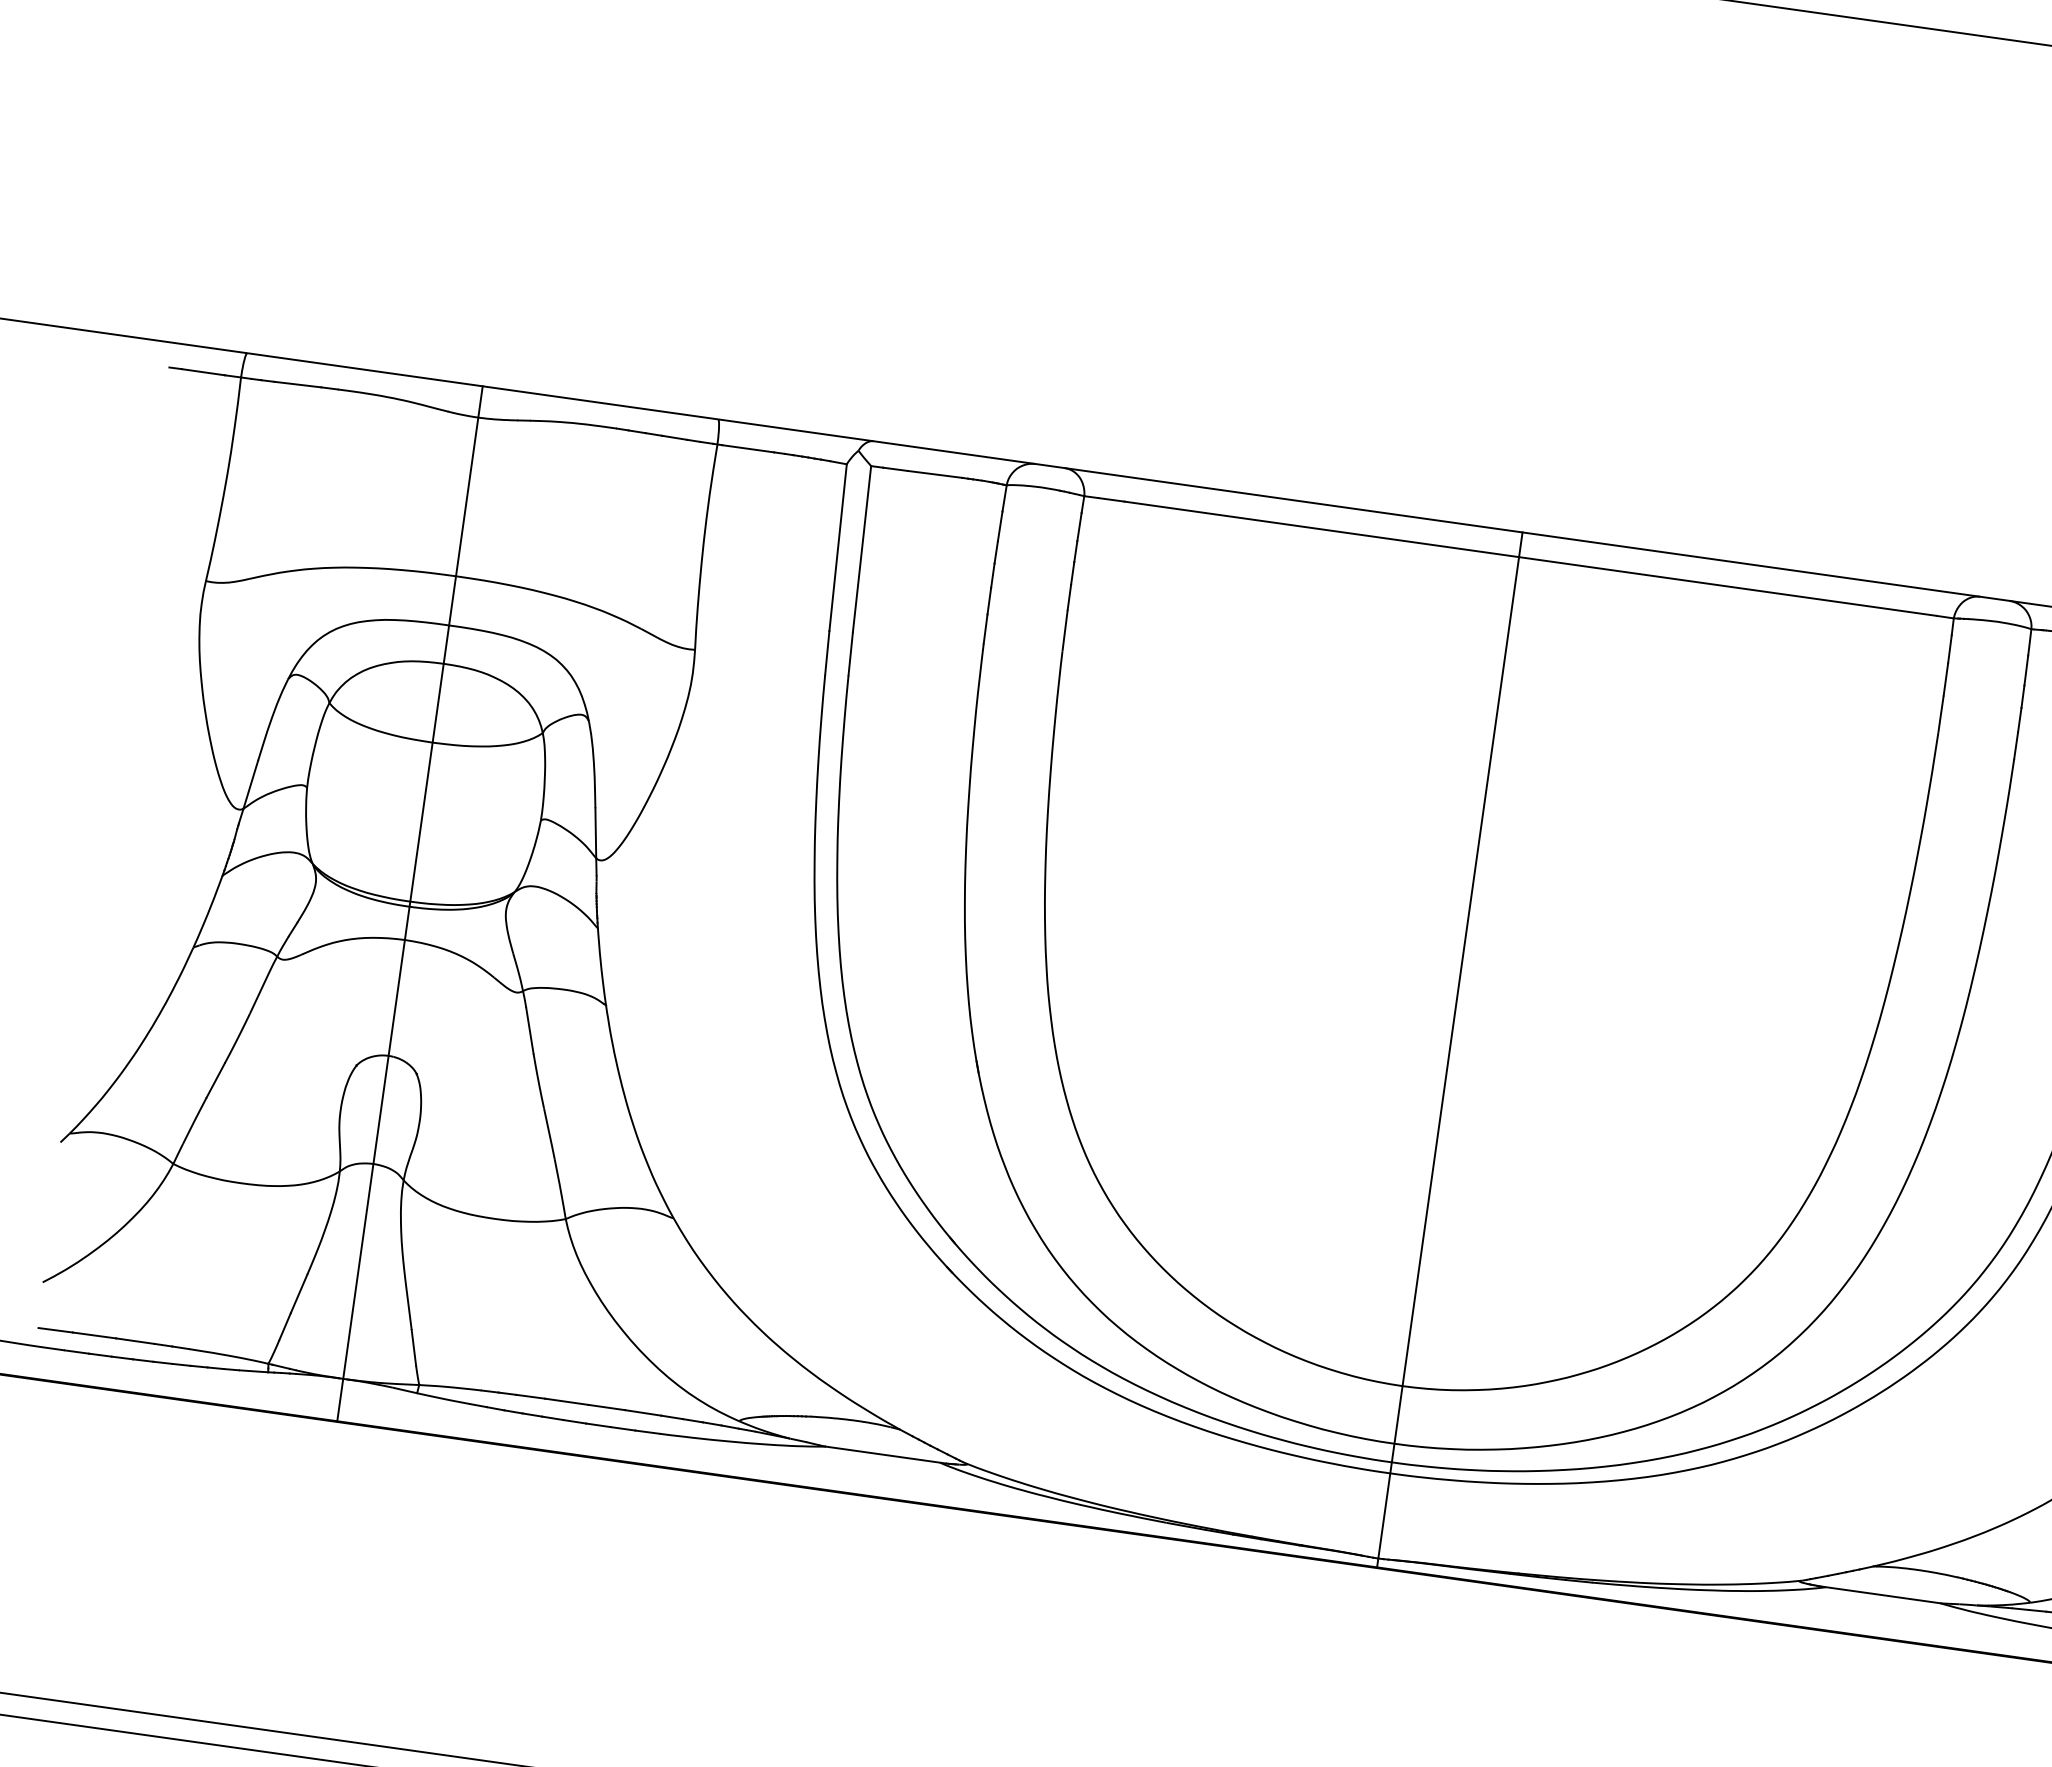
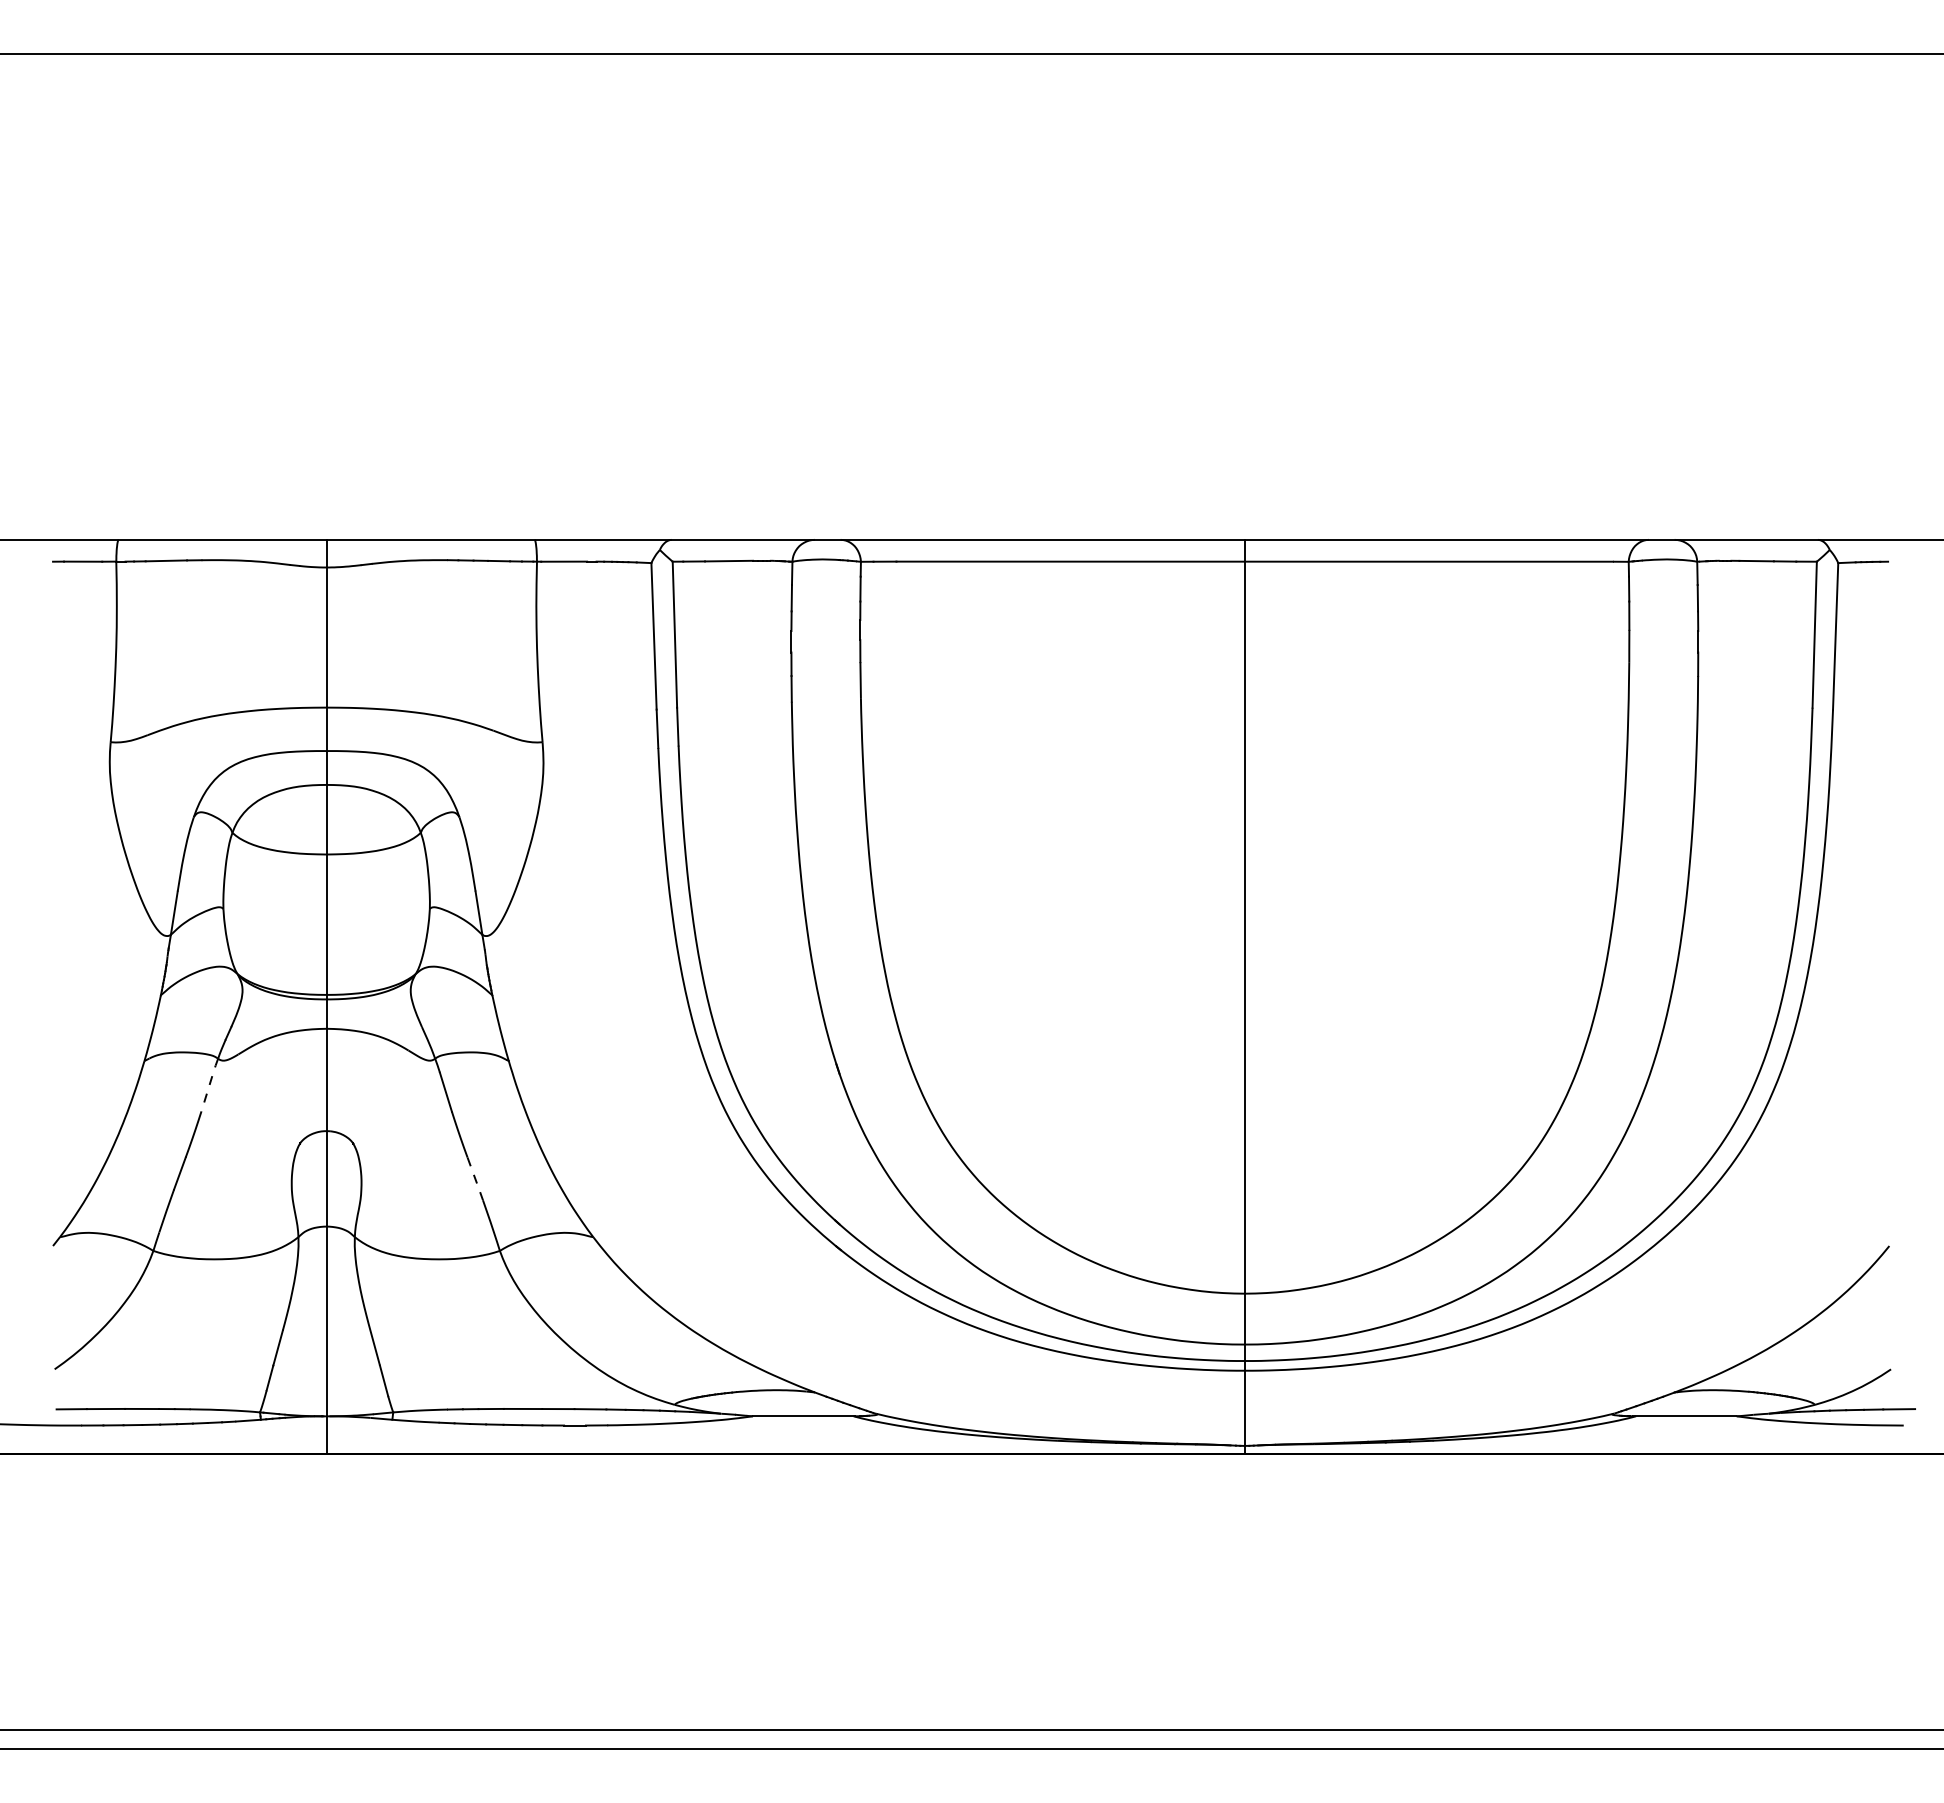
line: (263, 984) -> (209, 1084), solid -> dashed
line: (549, 1135) -> (475, 1180), solid -> dashed

